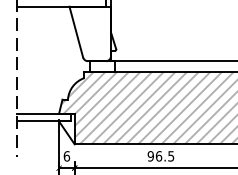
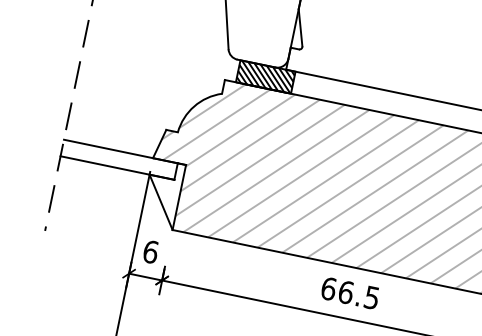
hatch: (102, 66) -> (265, 77), added
text: (150, 156) -> (327, 289), 96.5 -> 66.5

